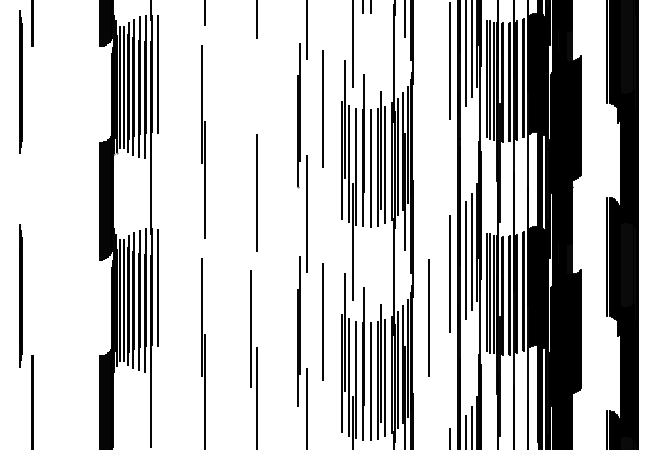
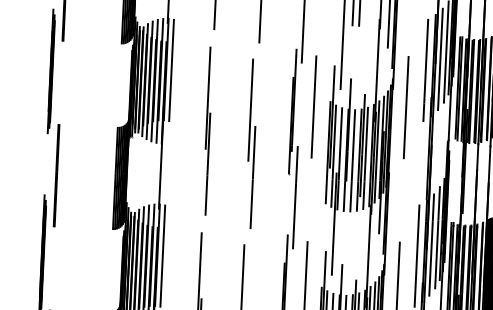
line: (429, 104) -> (406, 107), added
line: (251, 115) -> (251, 109), added
line: (32, 201) -> (56, 175), added

